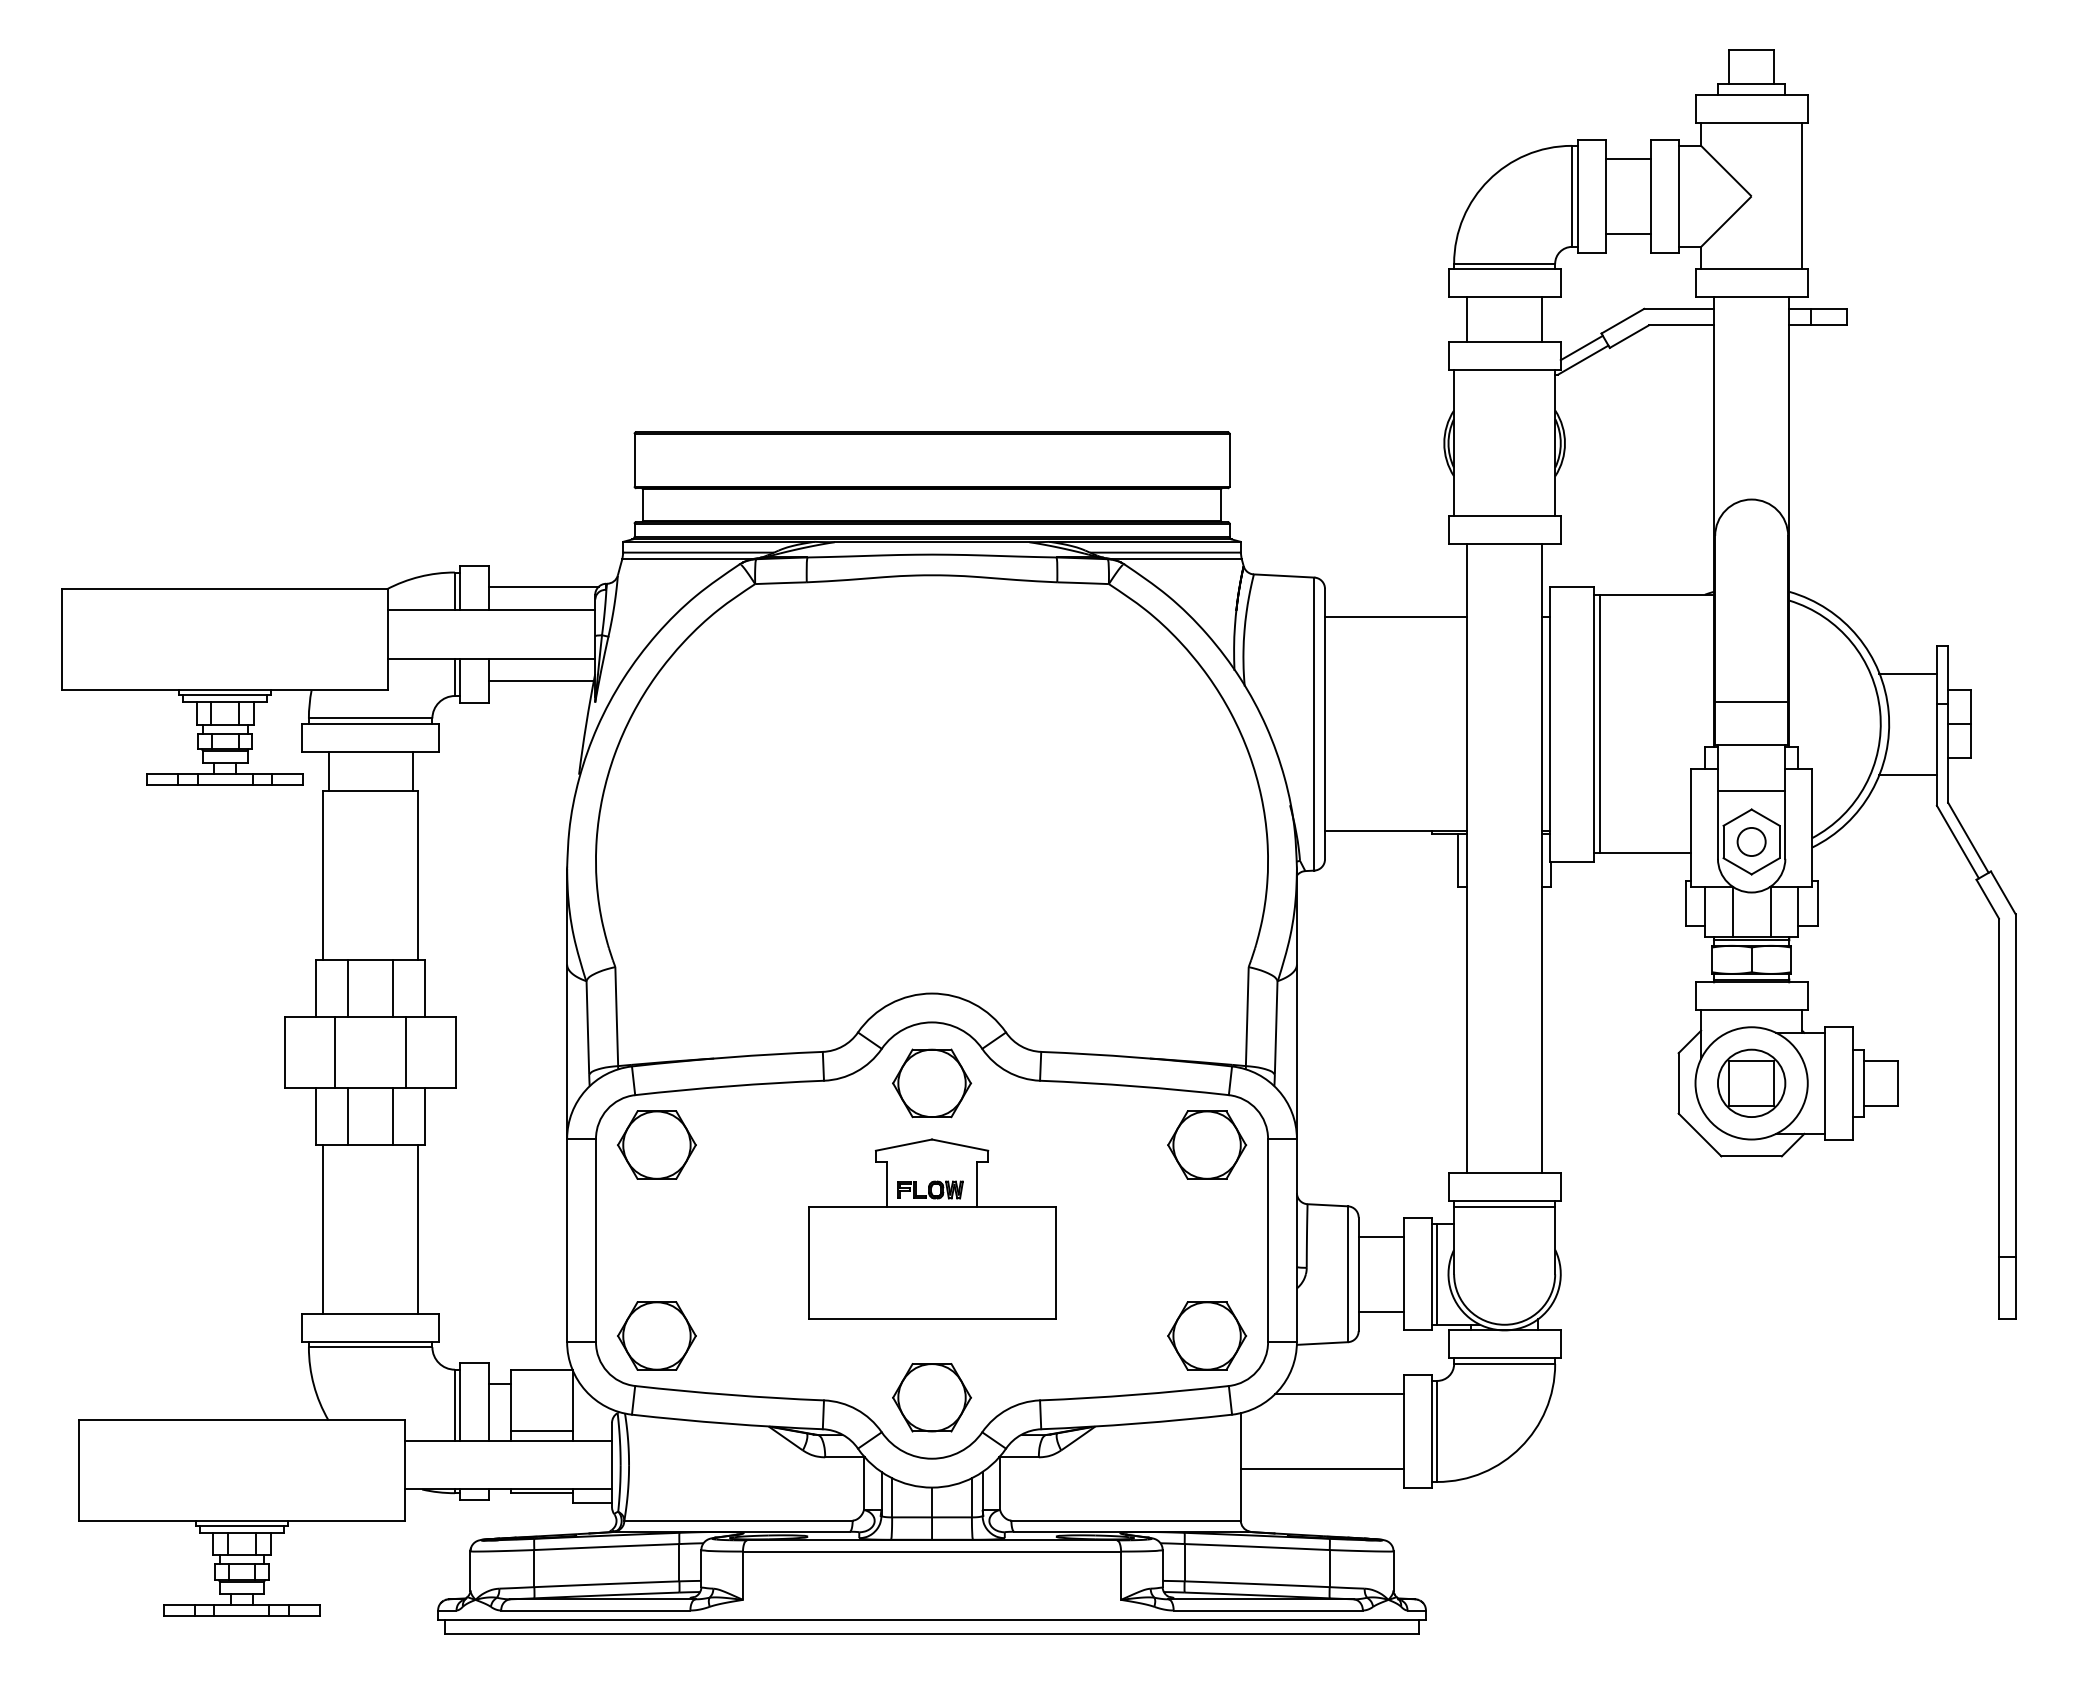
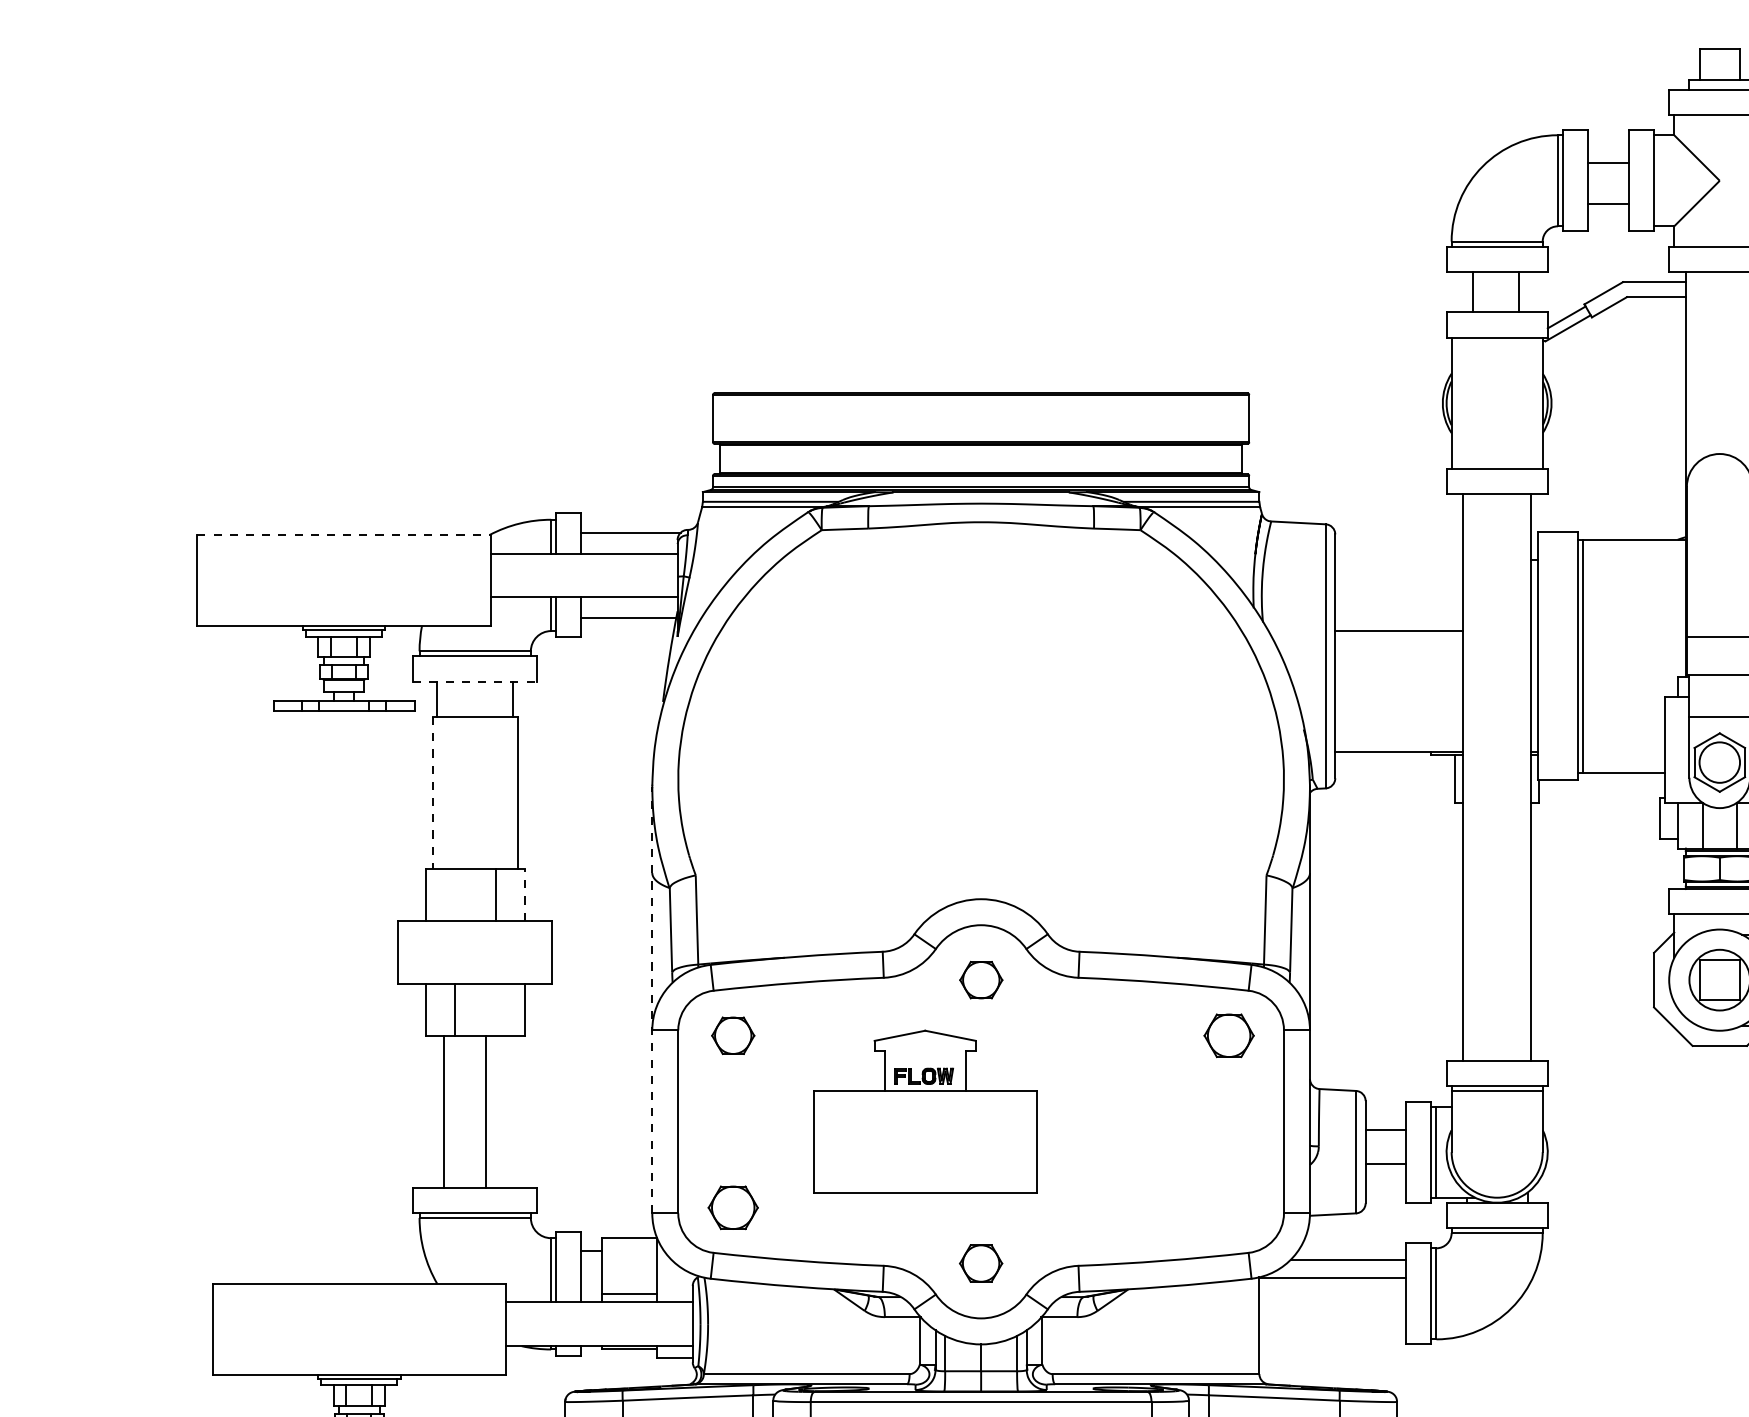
line: (1627, 158) -> (1607, 203), moved
line: (1627, 234) -> (1607, 162), moved
line: (1466, 319) -> (1518, 291), moved
line: (1542, 319) -> (1472, 291), moved
line: (225, 589) -> (344, 535), solid -> dashed
line: (1395, 617) -> (1398, 630), moved
line: (370, 752) -> (475, 681), solid -> dashed
circle: (1751, 841) -> (1719, 762), size x1.6
line: (323, 876) -> (432, 793), solid -> dashed
line: (347, 988) -> (454, 894), removed
line: (425, 988) -> (524, 894), solid -> dashed
line: (335, 1052) -> (443, 952), removed
line: (406, 1052) -> (507, 952), removed
part: (932, 1083) -> (981, 980), size x0.6
line: (567, 1105) -> (652, 1000), solid -> dashed
line: (393, 1116) -> (495, 1009), removed
part: (656, 1144) -> (732, 1035), size x0.6
part: (1207, 1144) -> (1229, 1035), size x0.7
part: (932, 1228) -> (925, 1110), moved
line: (323, 1229) -> (485, 1111), moved
line: (417, 1229) -> (443, 1111), moved
line: (1380, 1236) -> (1385, 1164), moved
line: (1380, 1311) -> (1385, 1129), moved
part: (656, 1335) -> (732, 1207), size x0.7
part: (1207, 1335) -> (1229, 1207), removed
part: (931, 1397) -> (980, 1263), size x0.6
line: (1321, 1469) -> (1332, 1278), moved

